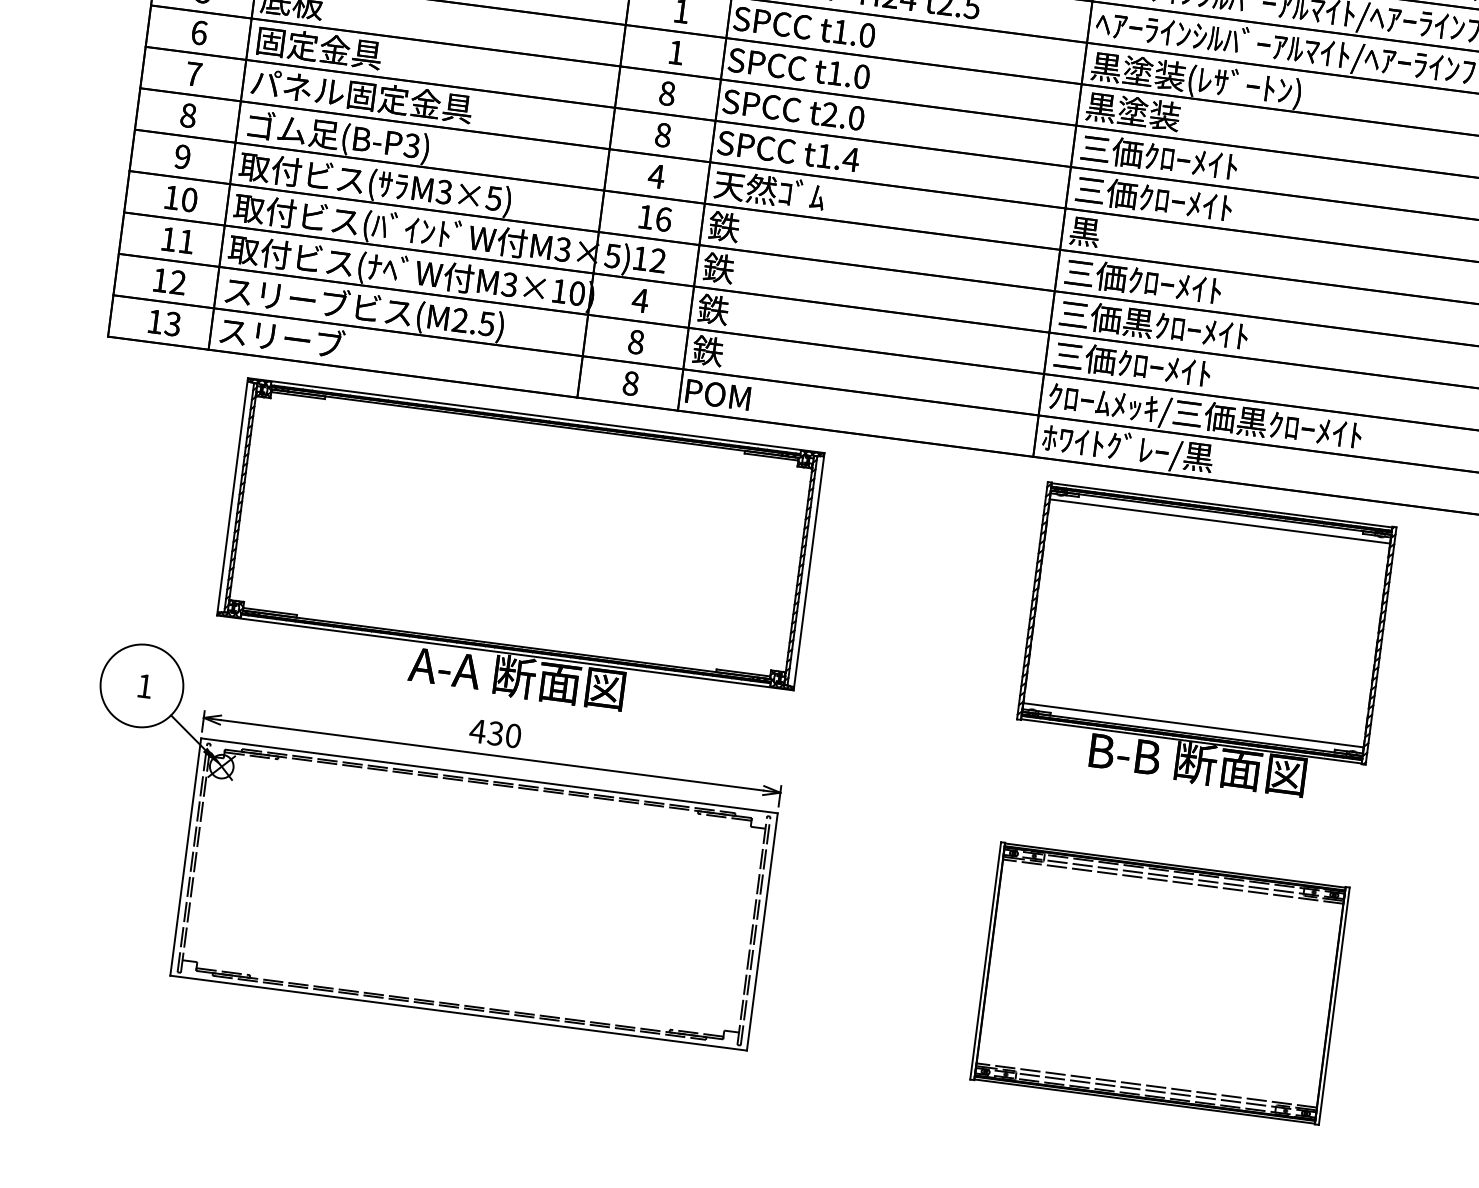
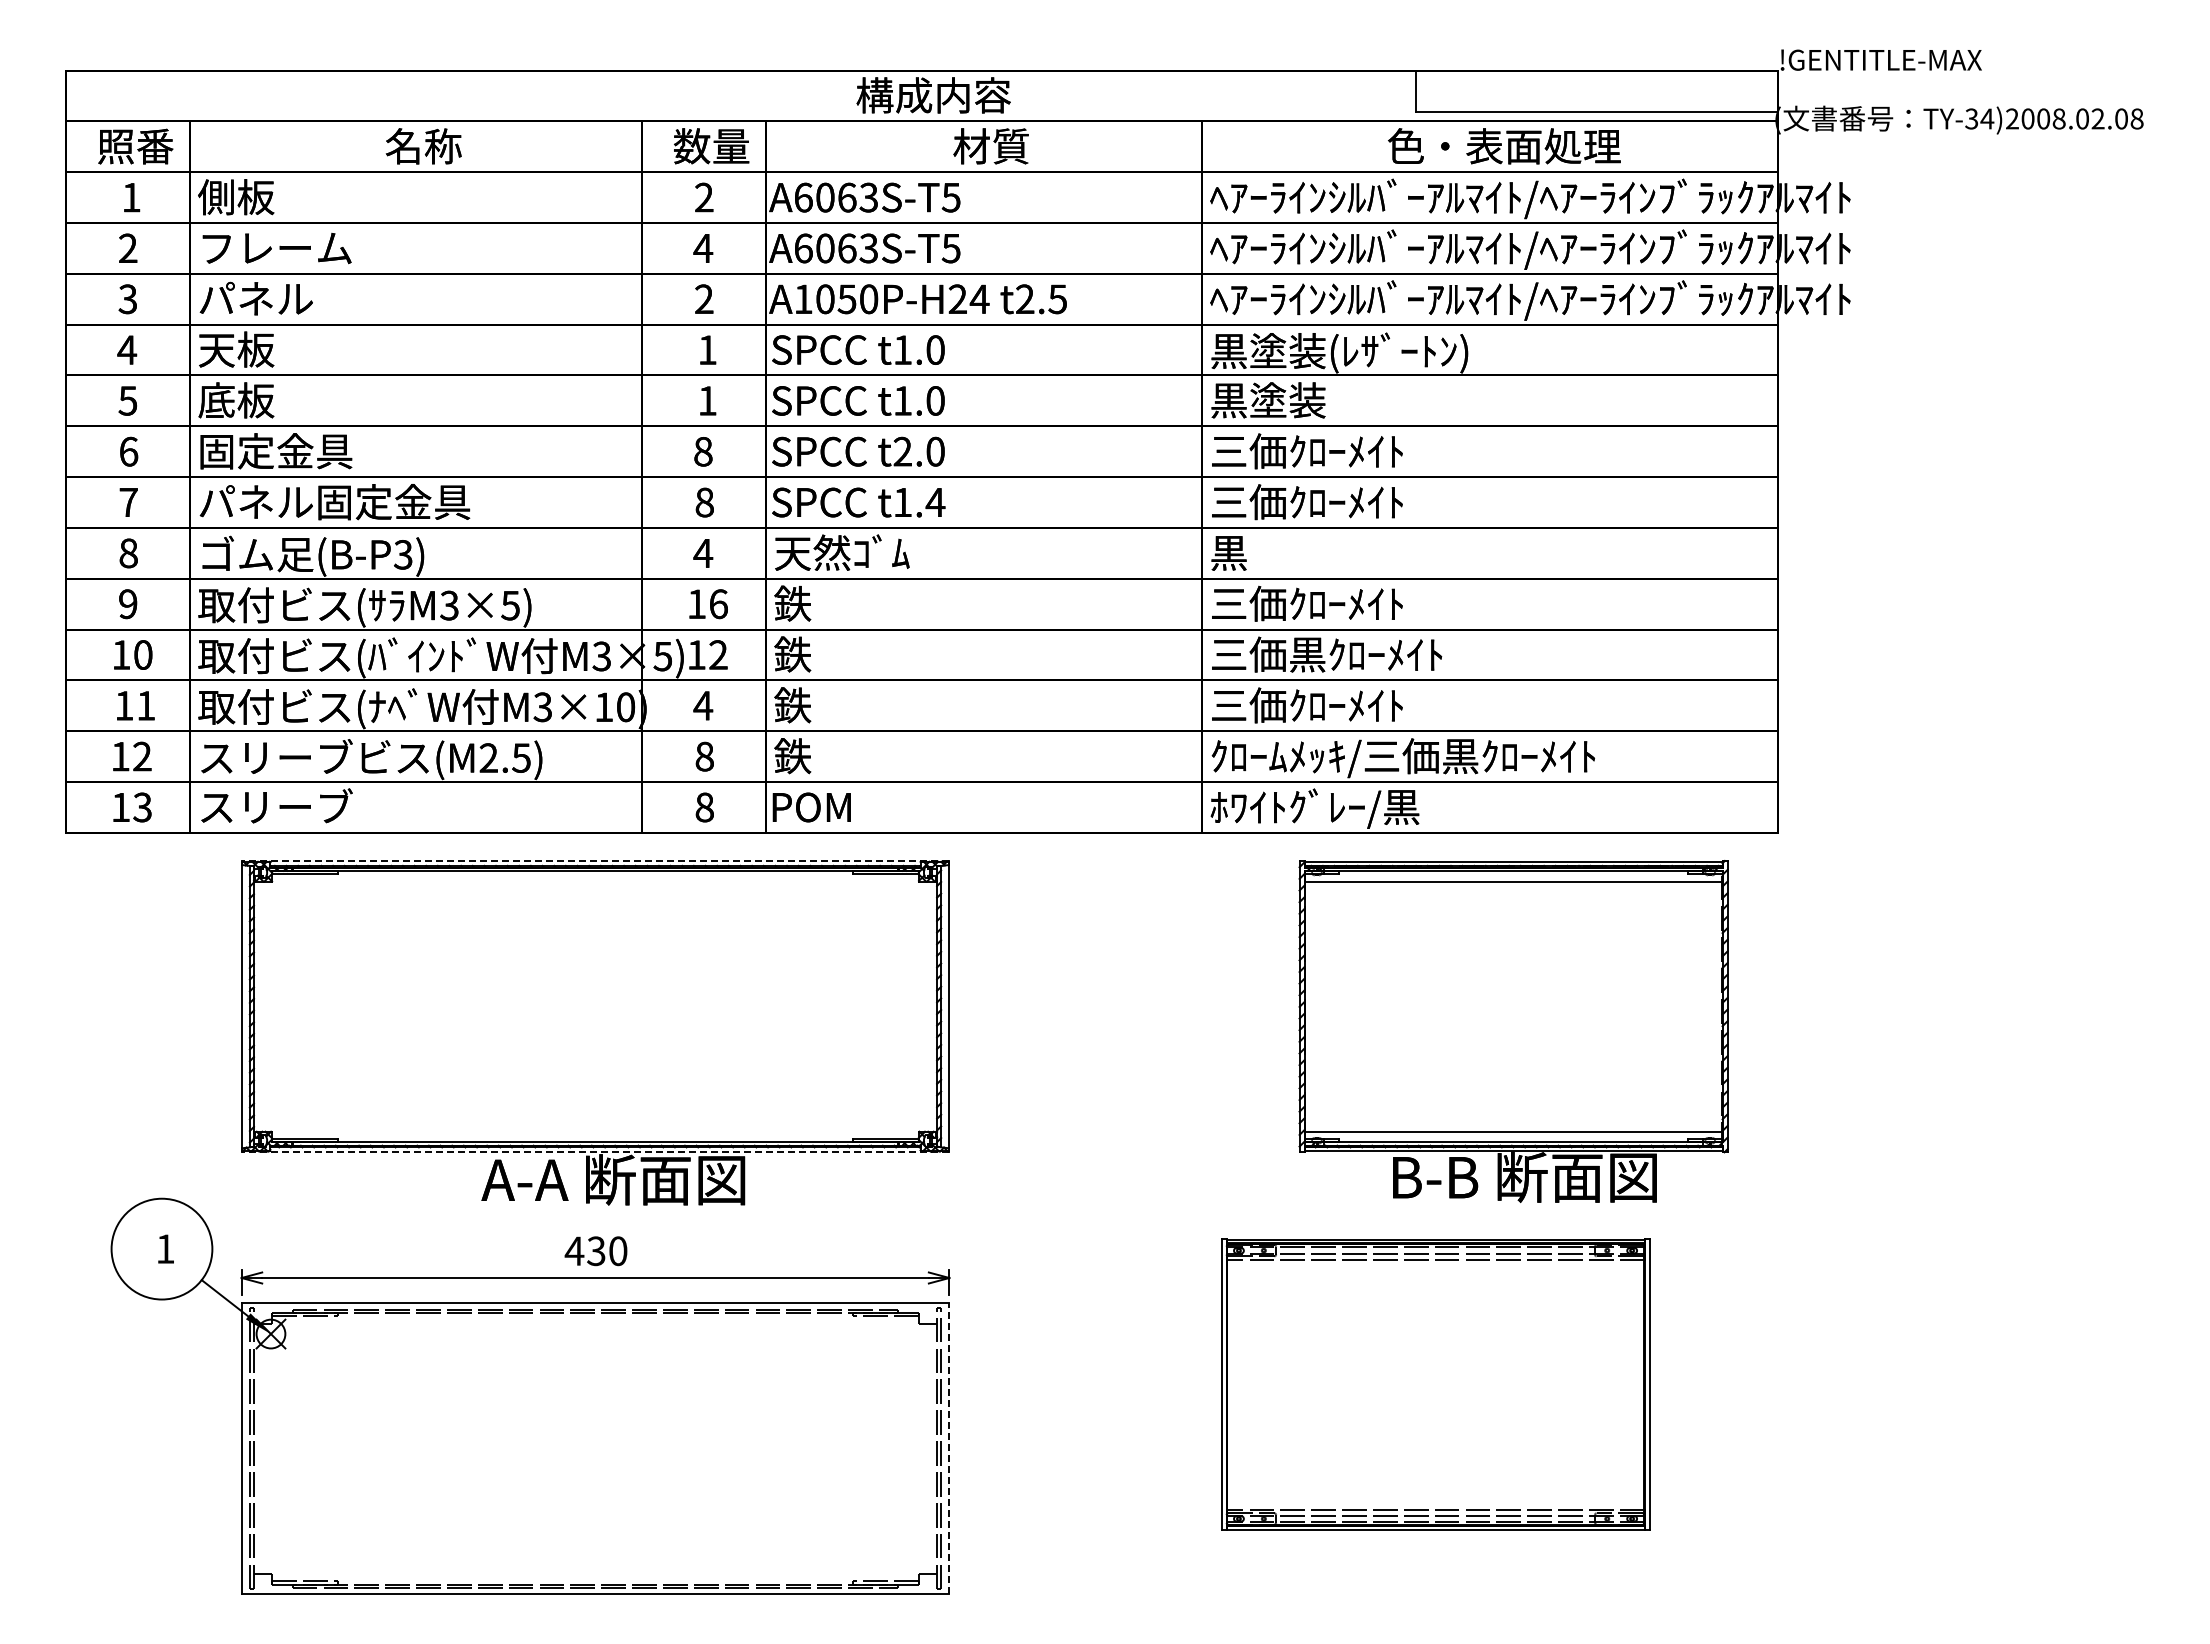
line: (536, 415) -> (595, 860), solid -> dashed
part: (1204, 643) -> (1513, 1031), moved
line: (505, 653) -> (595, 1152), solid -> dashed
line: (762, 931) -> (949, 1448), solid -> dashed
part: (1159, 983) -> (1435, 1384), moved

